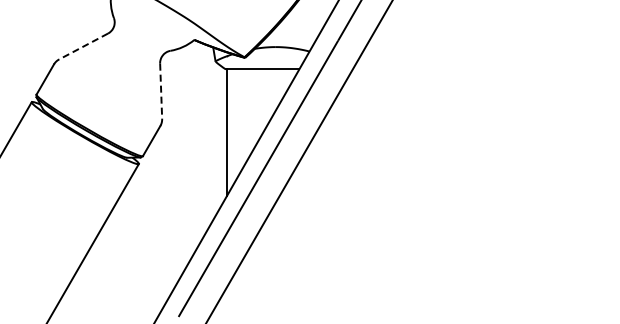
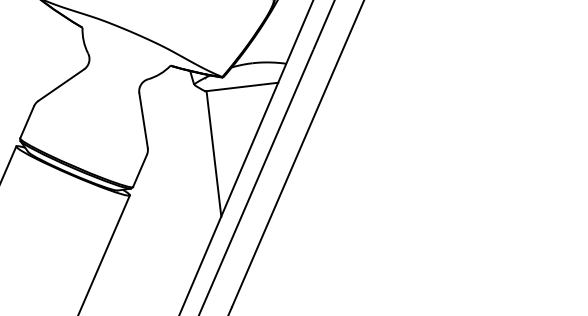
line: (83, 46) -> (61, 85), dashed -> solid
line: (161, 91) -> (143, 120), dashed -> solid

